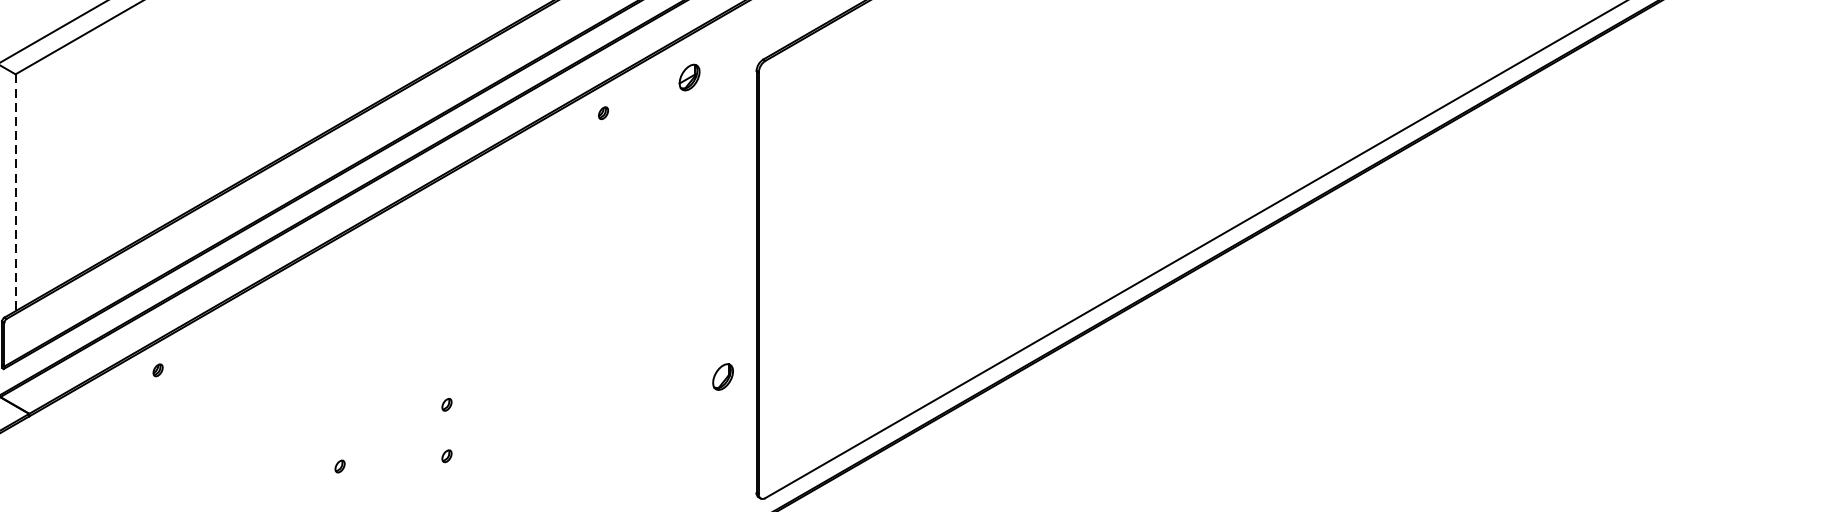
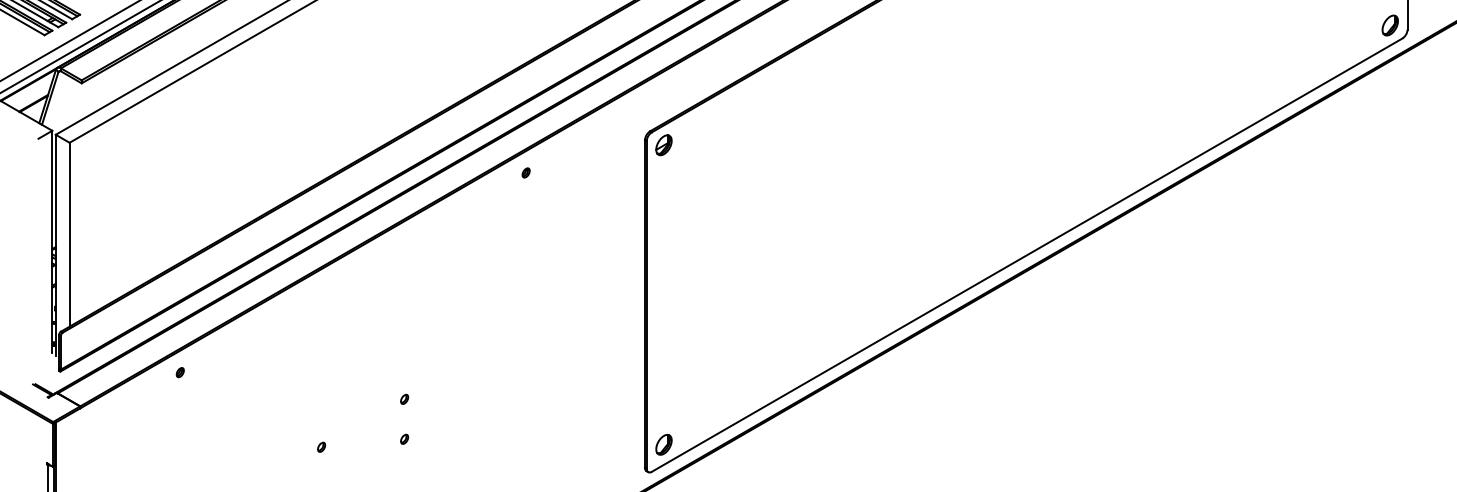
part: (688, 77) -> (663, 145), moved
line: (15, 192) -> (69, 234), dashed -> solid
part: (722, 376) -> (663, 444), moved

